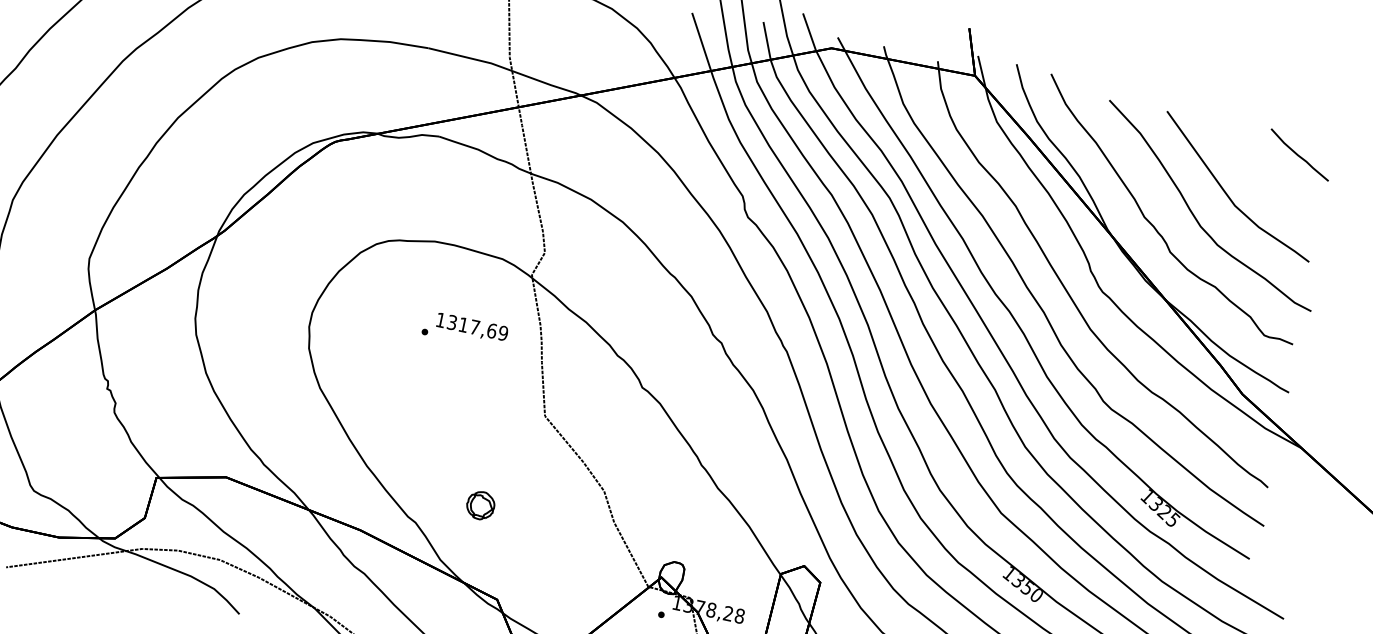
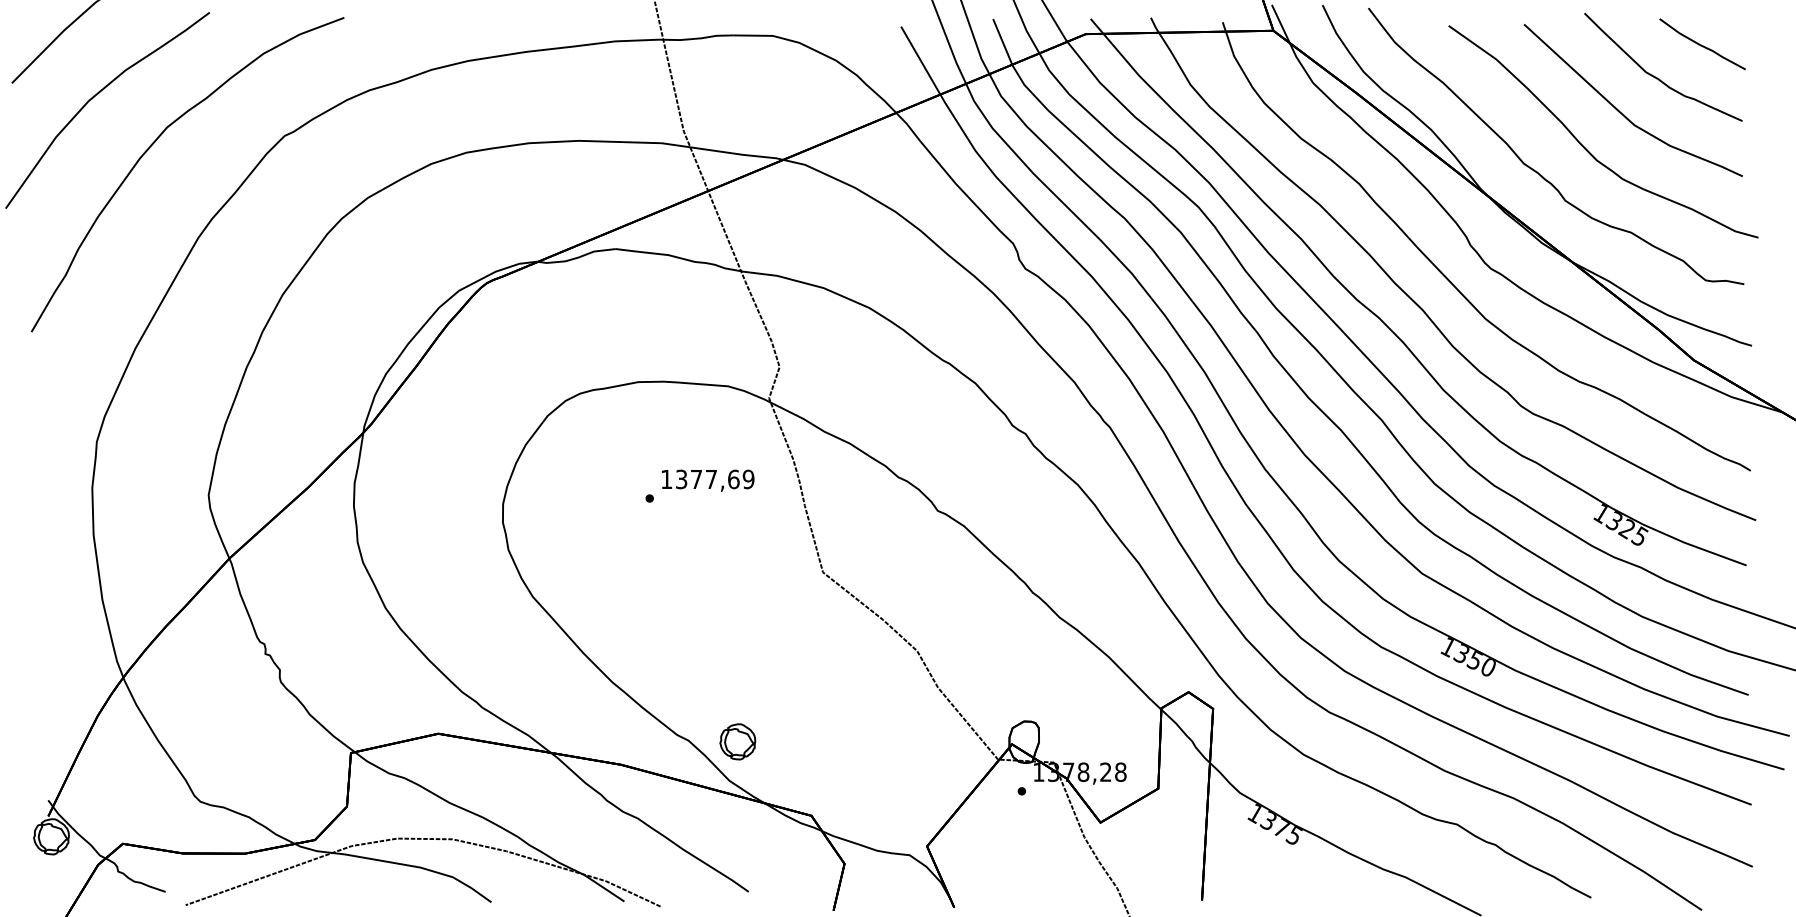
curve: (1260, 173) -> (1657, 77), added
text: (463, 325) -> (696, 479), 1317,69 -> 1377,69
part: (480, 505) -> (737, 741), moved

